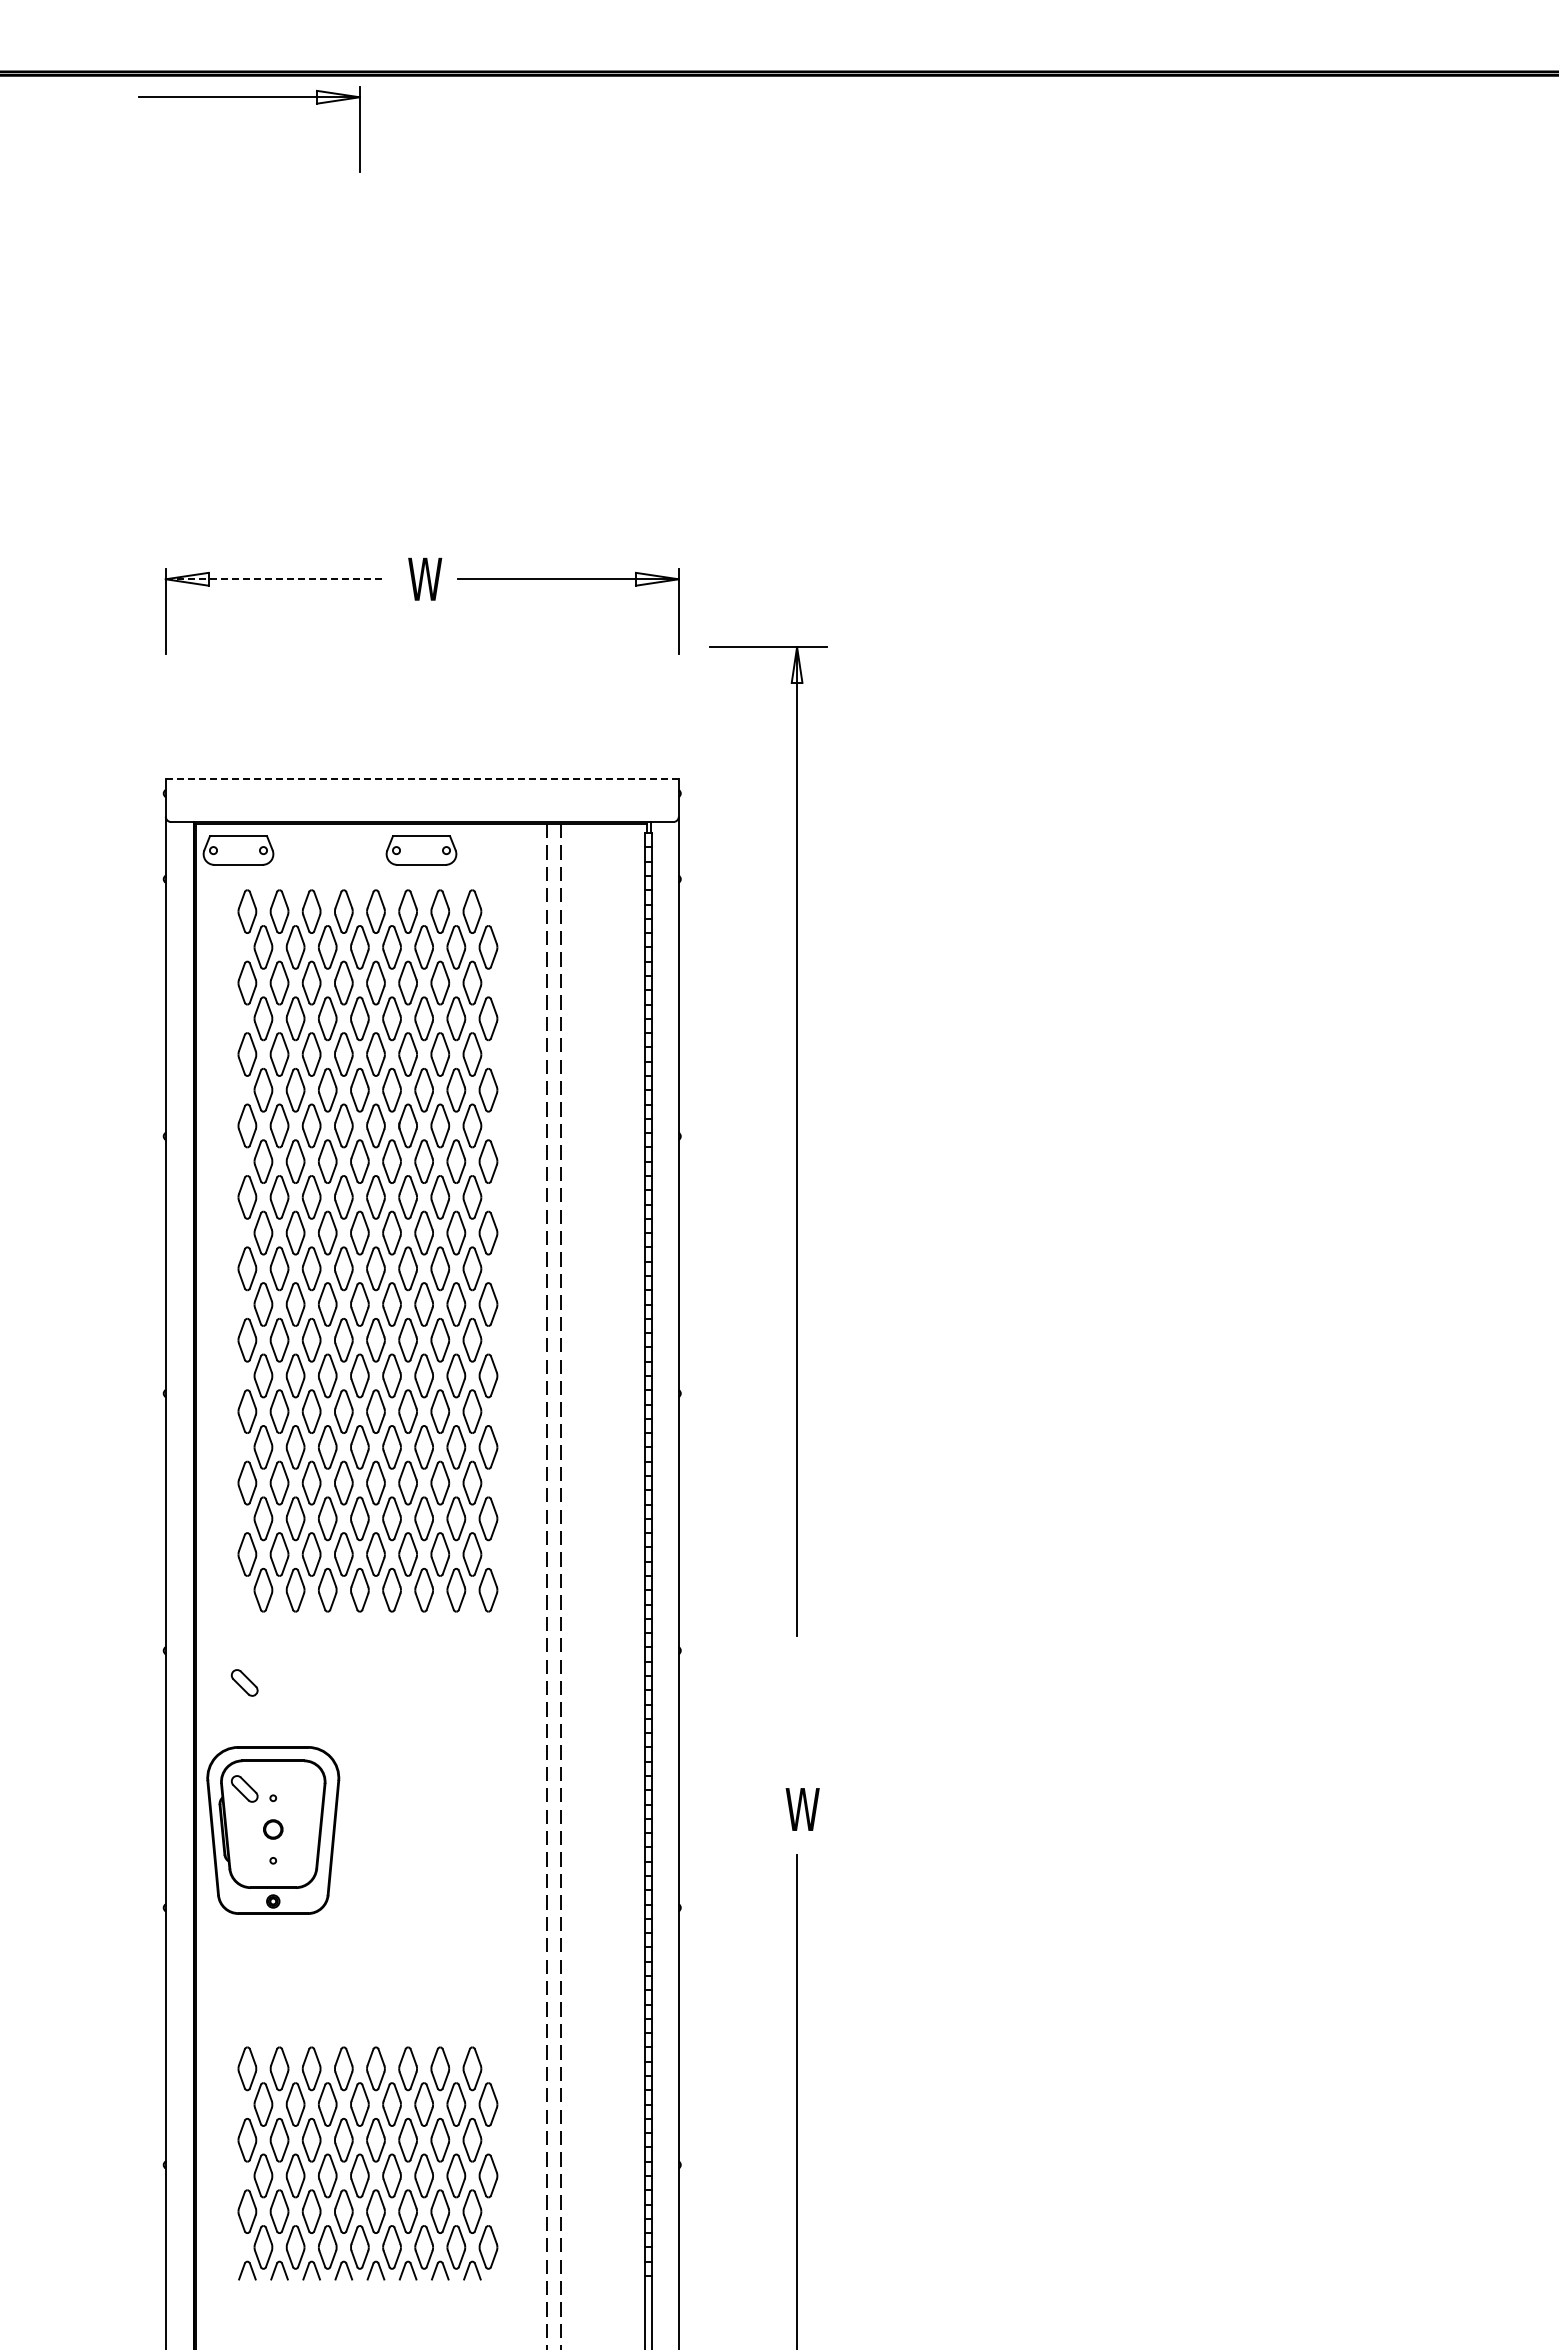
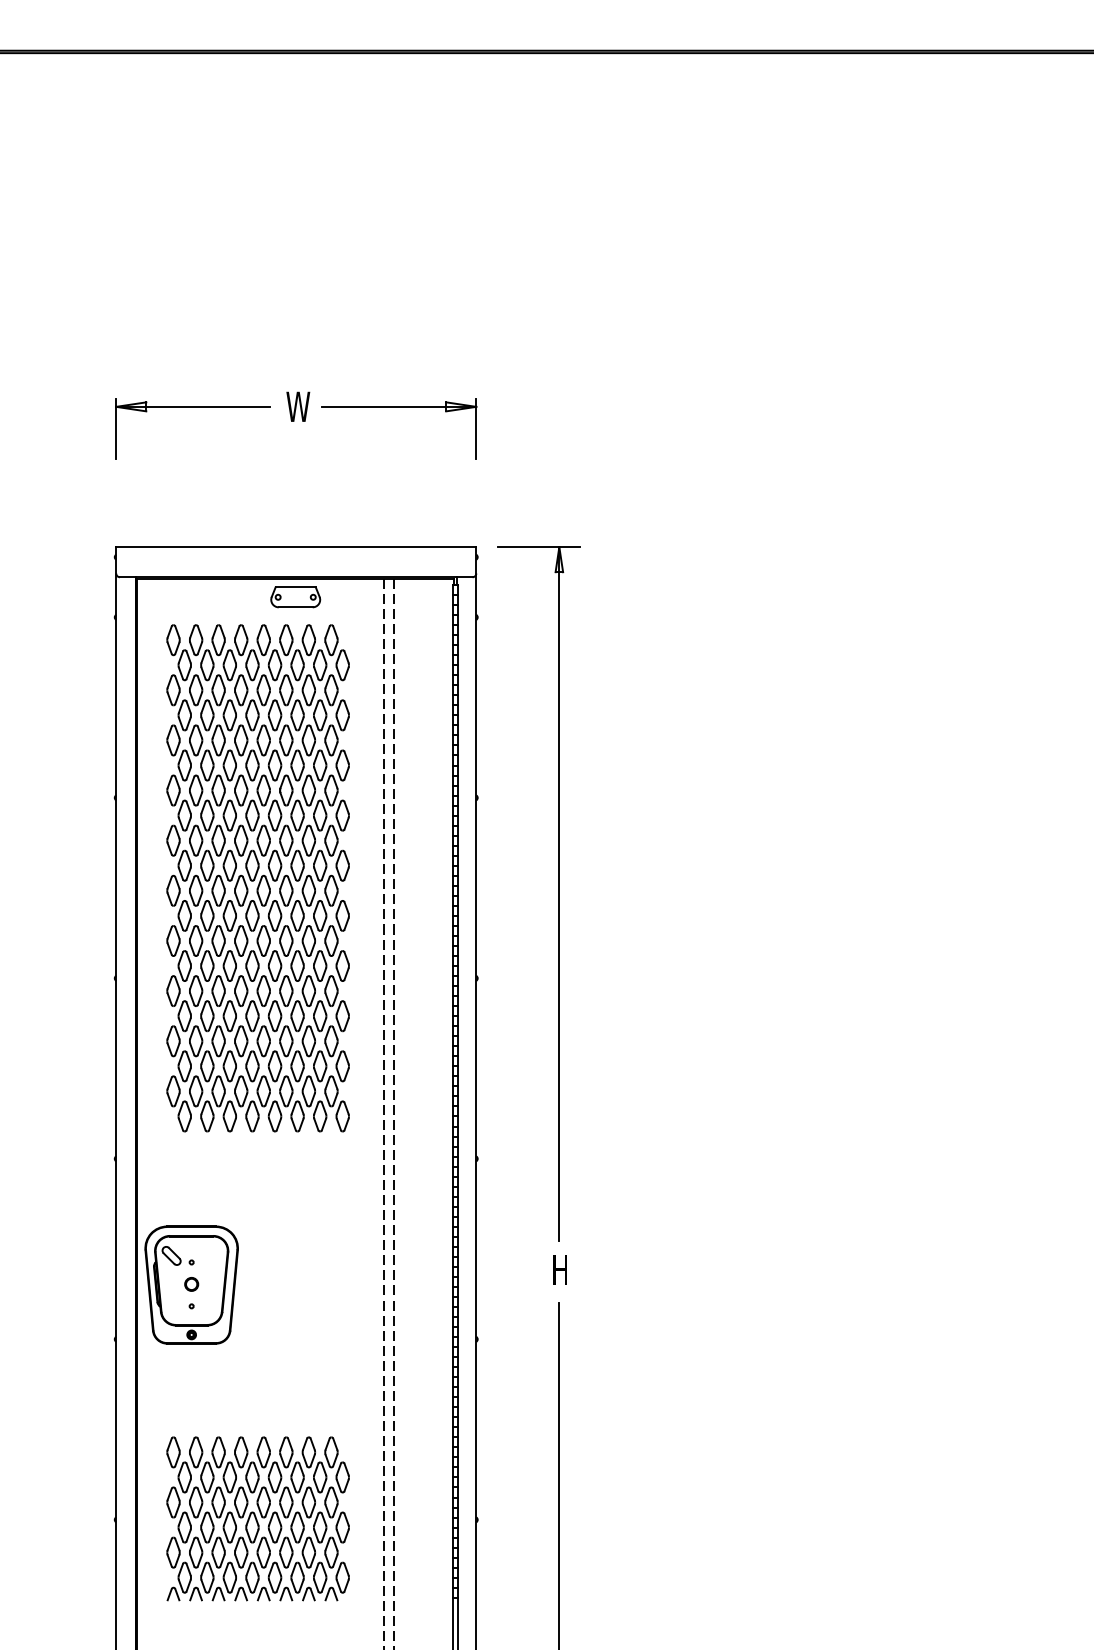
part: (249, 97) -> (174, 68), removed
line: (275, 579) -> (193, 407), dashed -> solid
line: (422, 779) -> (296, 547), dashed -> solid
part: (238, 850) -> (167, 597), removed
part: (796, 1141) -> (558, 894), moved
part: (244, 1682) -> (171, 1181), removed
text: (802, 1809) -> (563, 1270), W -> H

